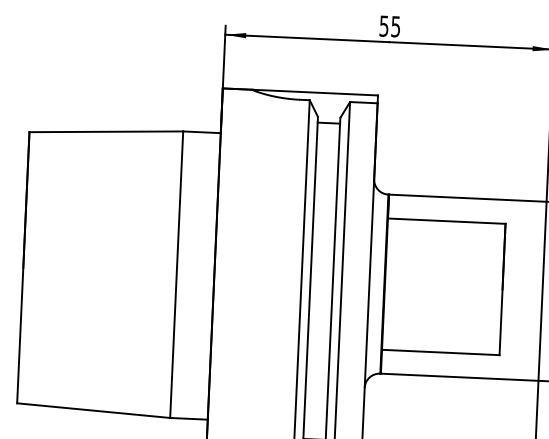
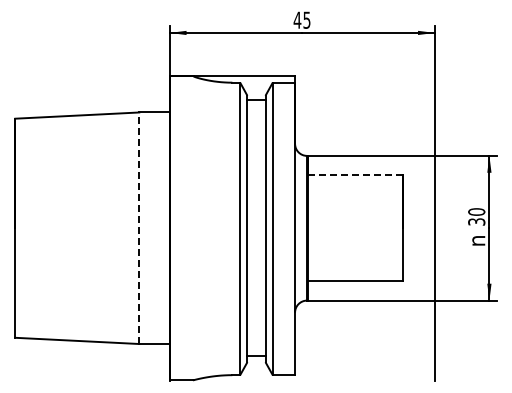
text: (384, 25) -> (297, 19), 55 -> 45
line: (447, 221) -> (355, 175), solid -> dashed
line: (176, 275) -> (139, 228), solid -> dashed

